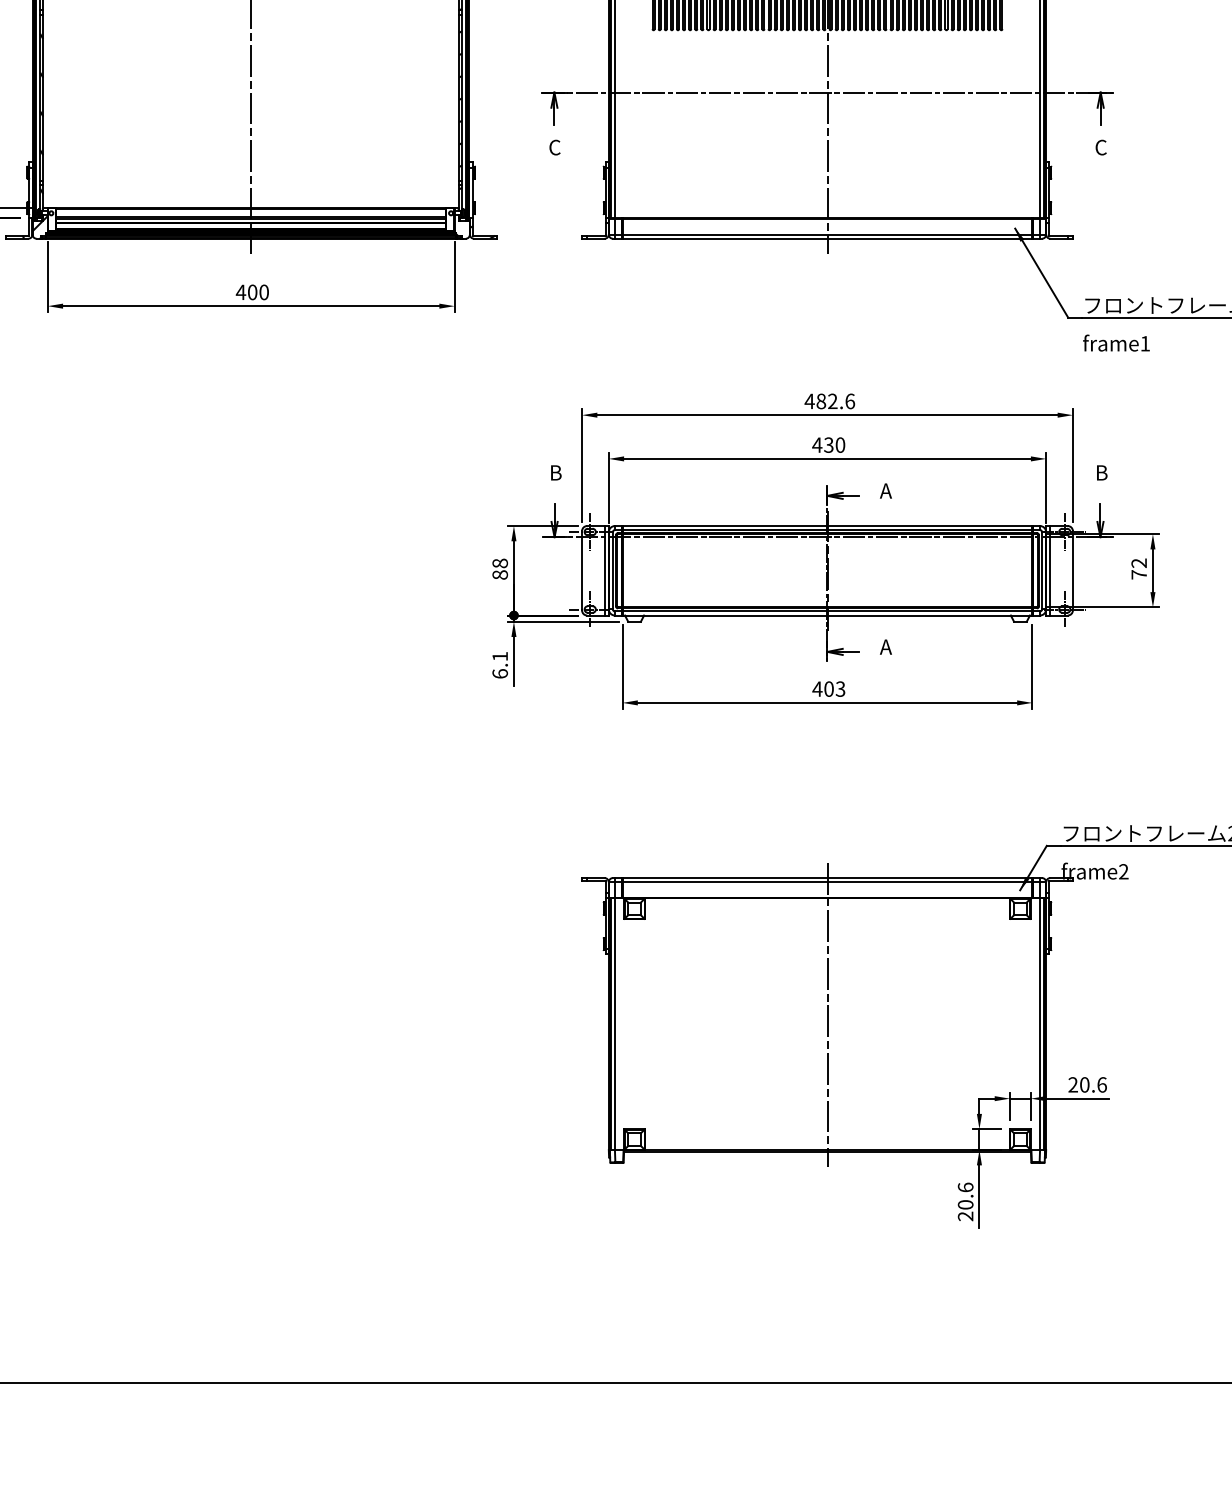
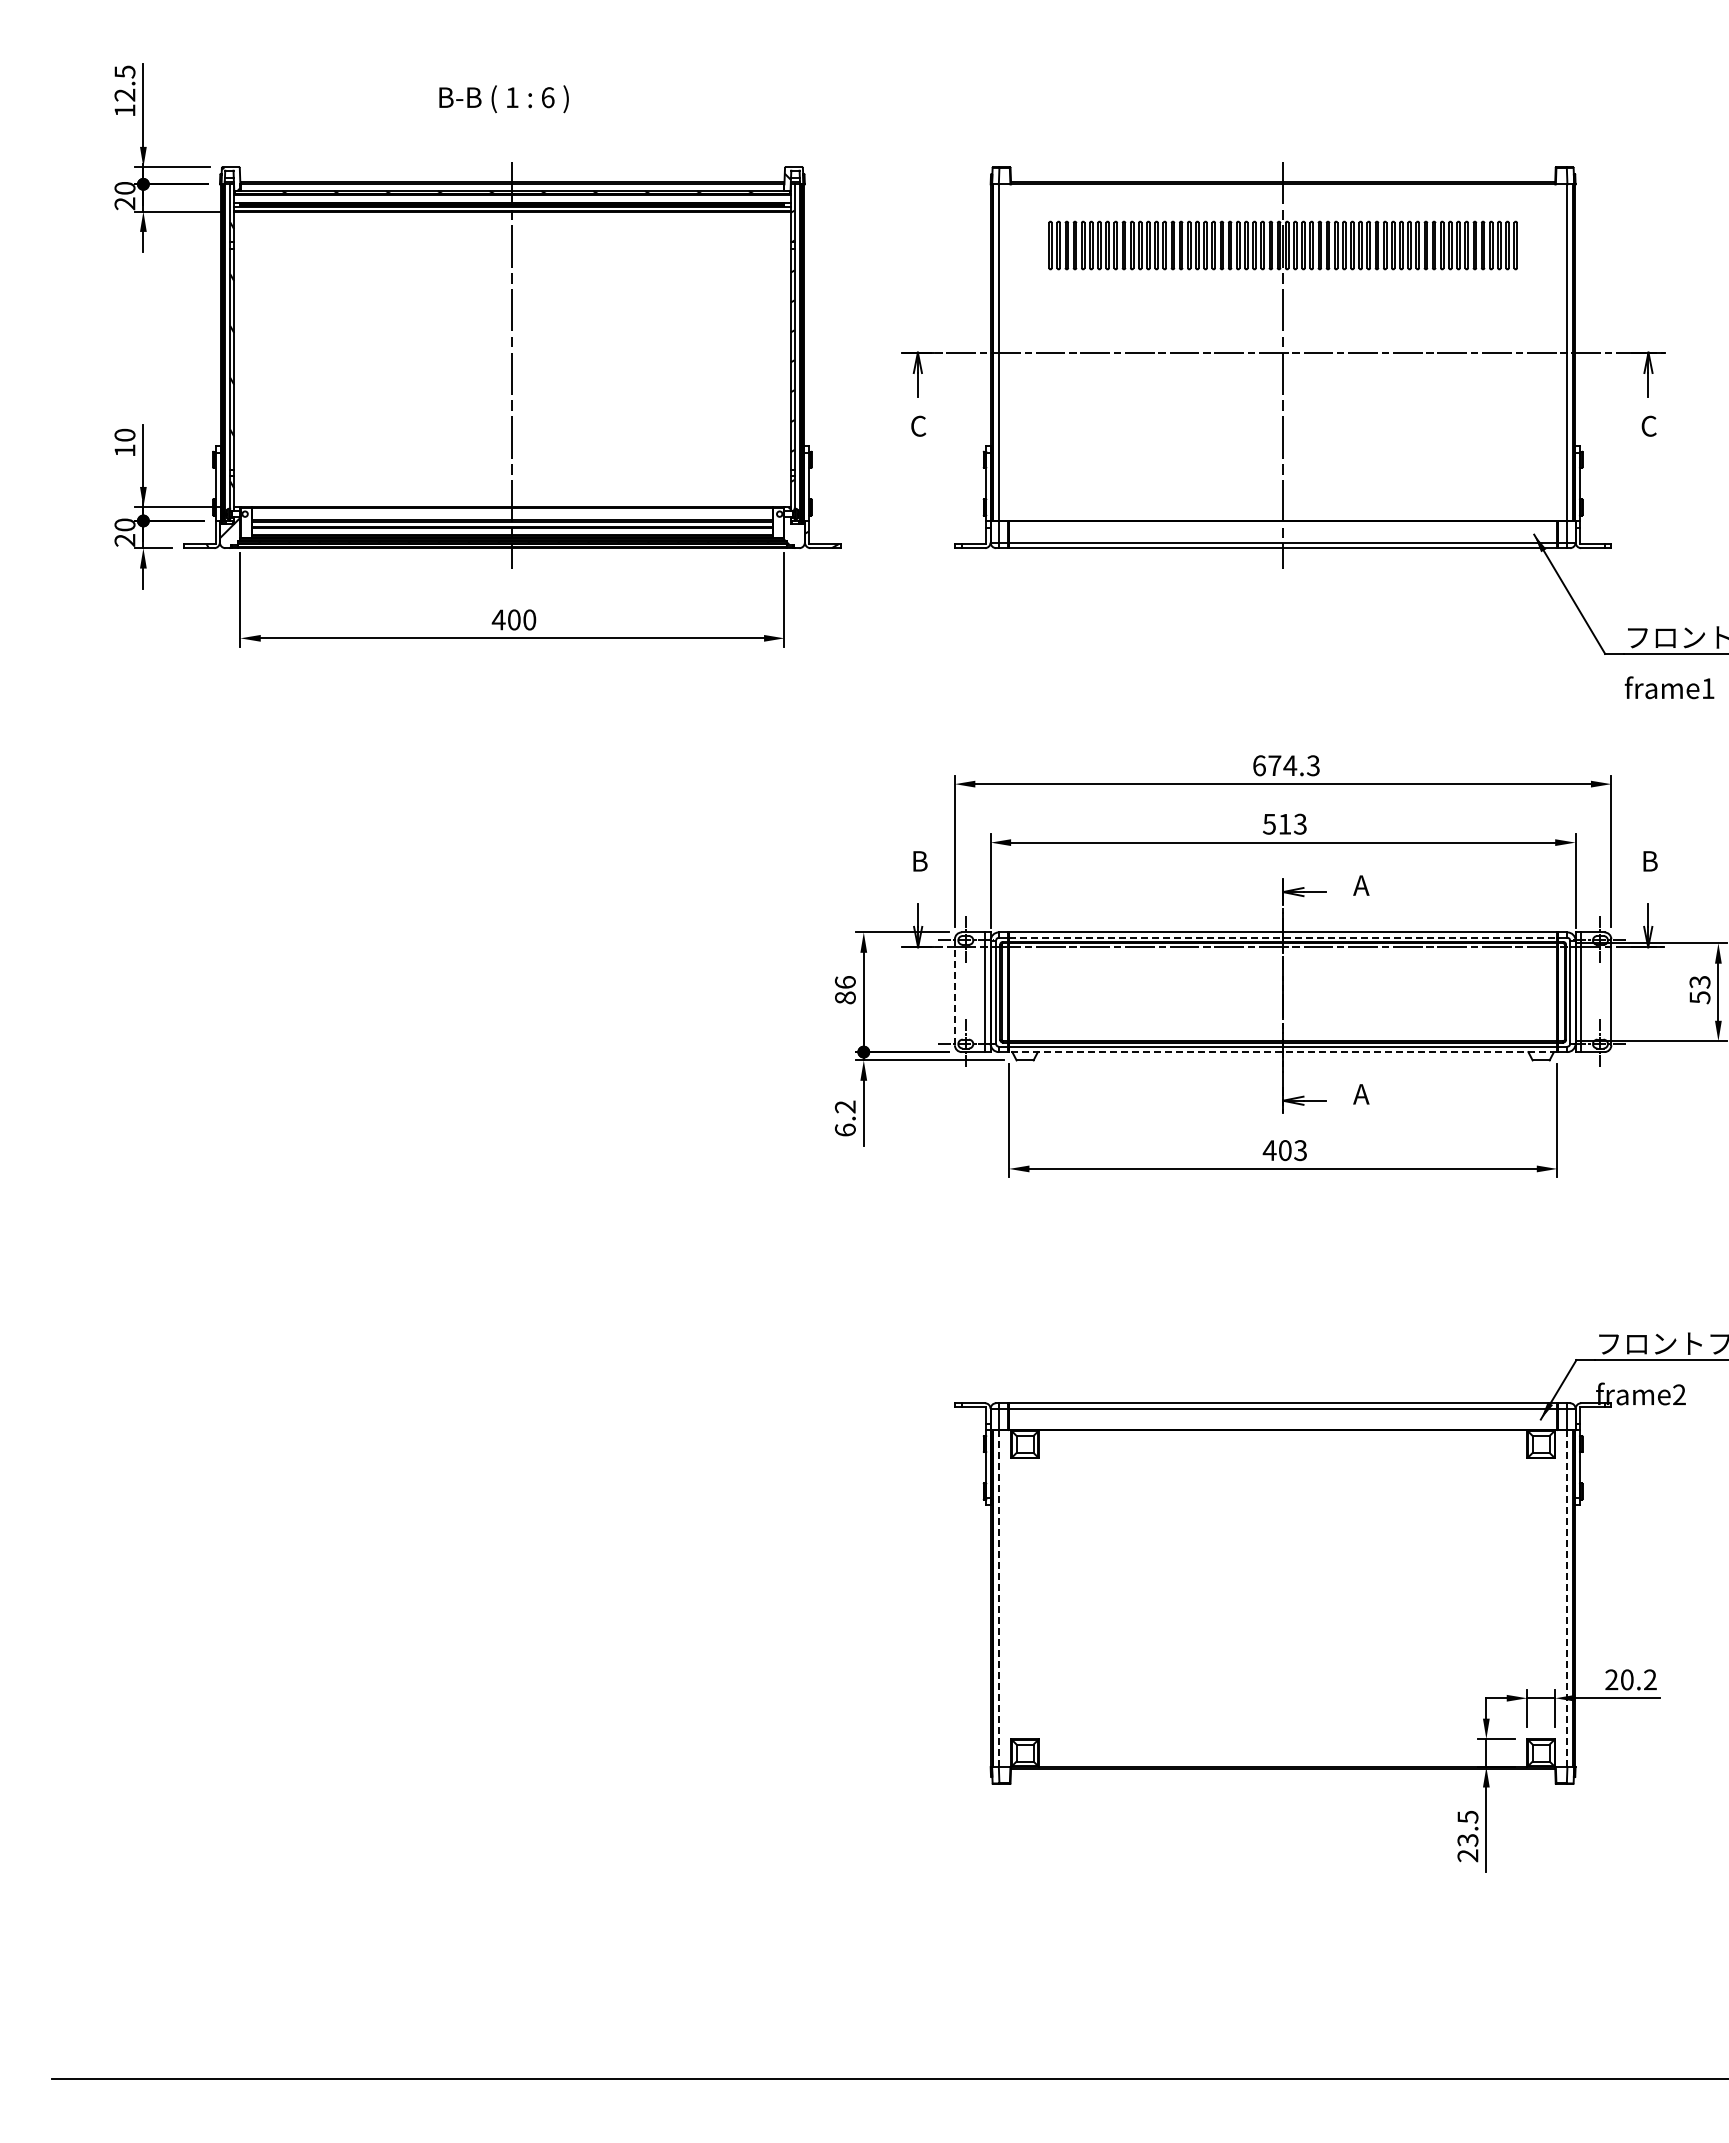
text: (830, 401) -> (1286, 765), 482.6 -> 674.3
text: (828, 444) -> (1284, 823), 430 -> 513
line: (827, 529) -> (1283, 937), solid -> dashed
text: (500, 563) -> (845, 982), 88 -> 86
text: (1138, 568) -> (1699, 989), 72 -> 53
line: (581, 570) -> (954, 991), solid -> dashed
line: (827, 615) -> (1282, 1052), solid -> dashed
text: (499, 656) -> (844, 1106), 6.1 -> 6.2
line: (827, 1014) -> (1283, 1585), removed
line: (615, 1024) -> (999, 1599), solid -> dashed
line: (1040, 1024) -> (1567, 1599), solid -> dashed
text: (1102, 1084) -> (1650, 1679), 20.6 -> 20.2
text: (965, 1196) -> (1467, 1828), 20.6 -> 23.5

